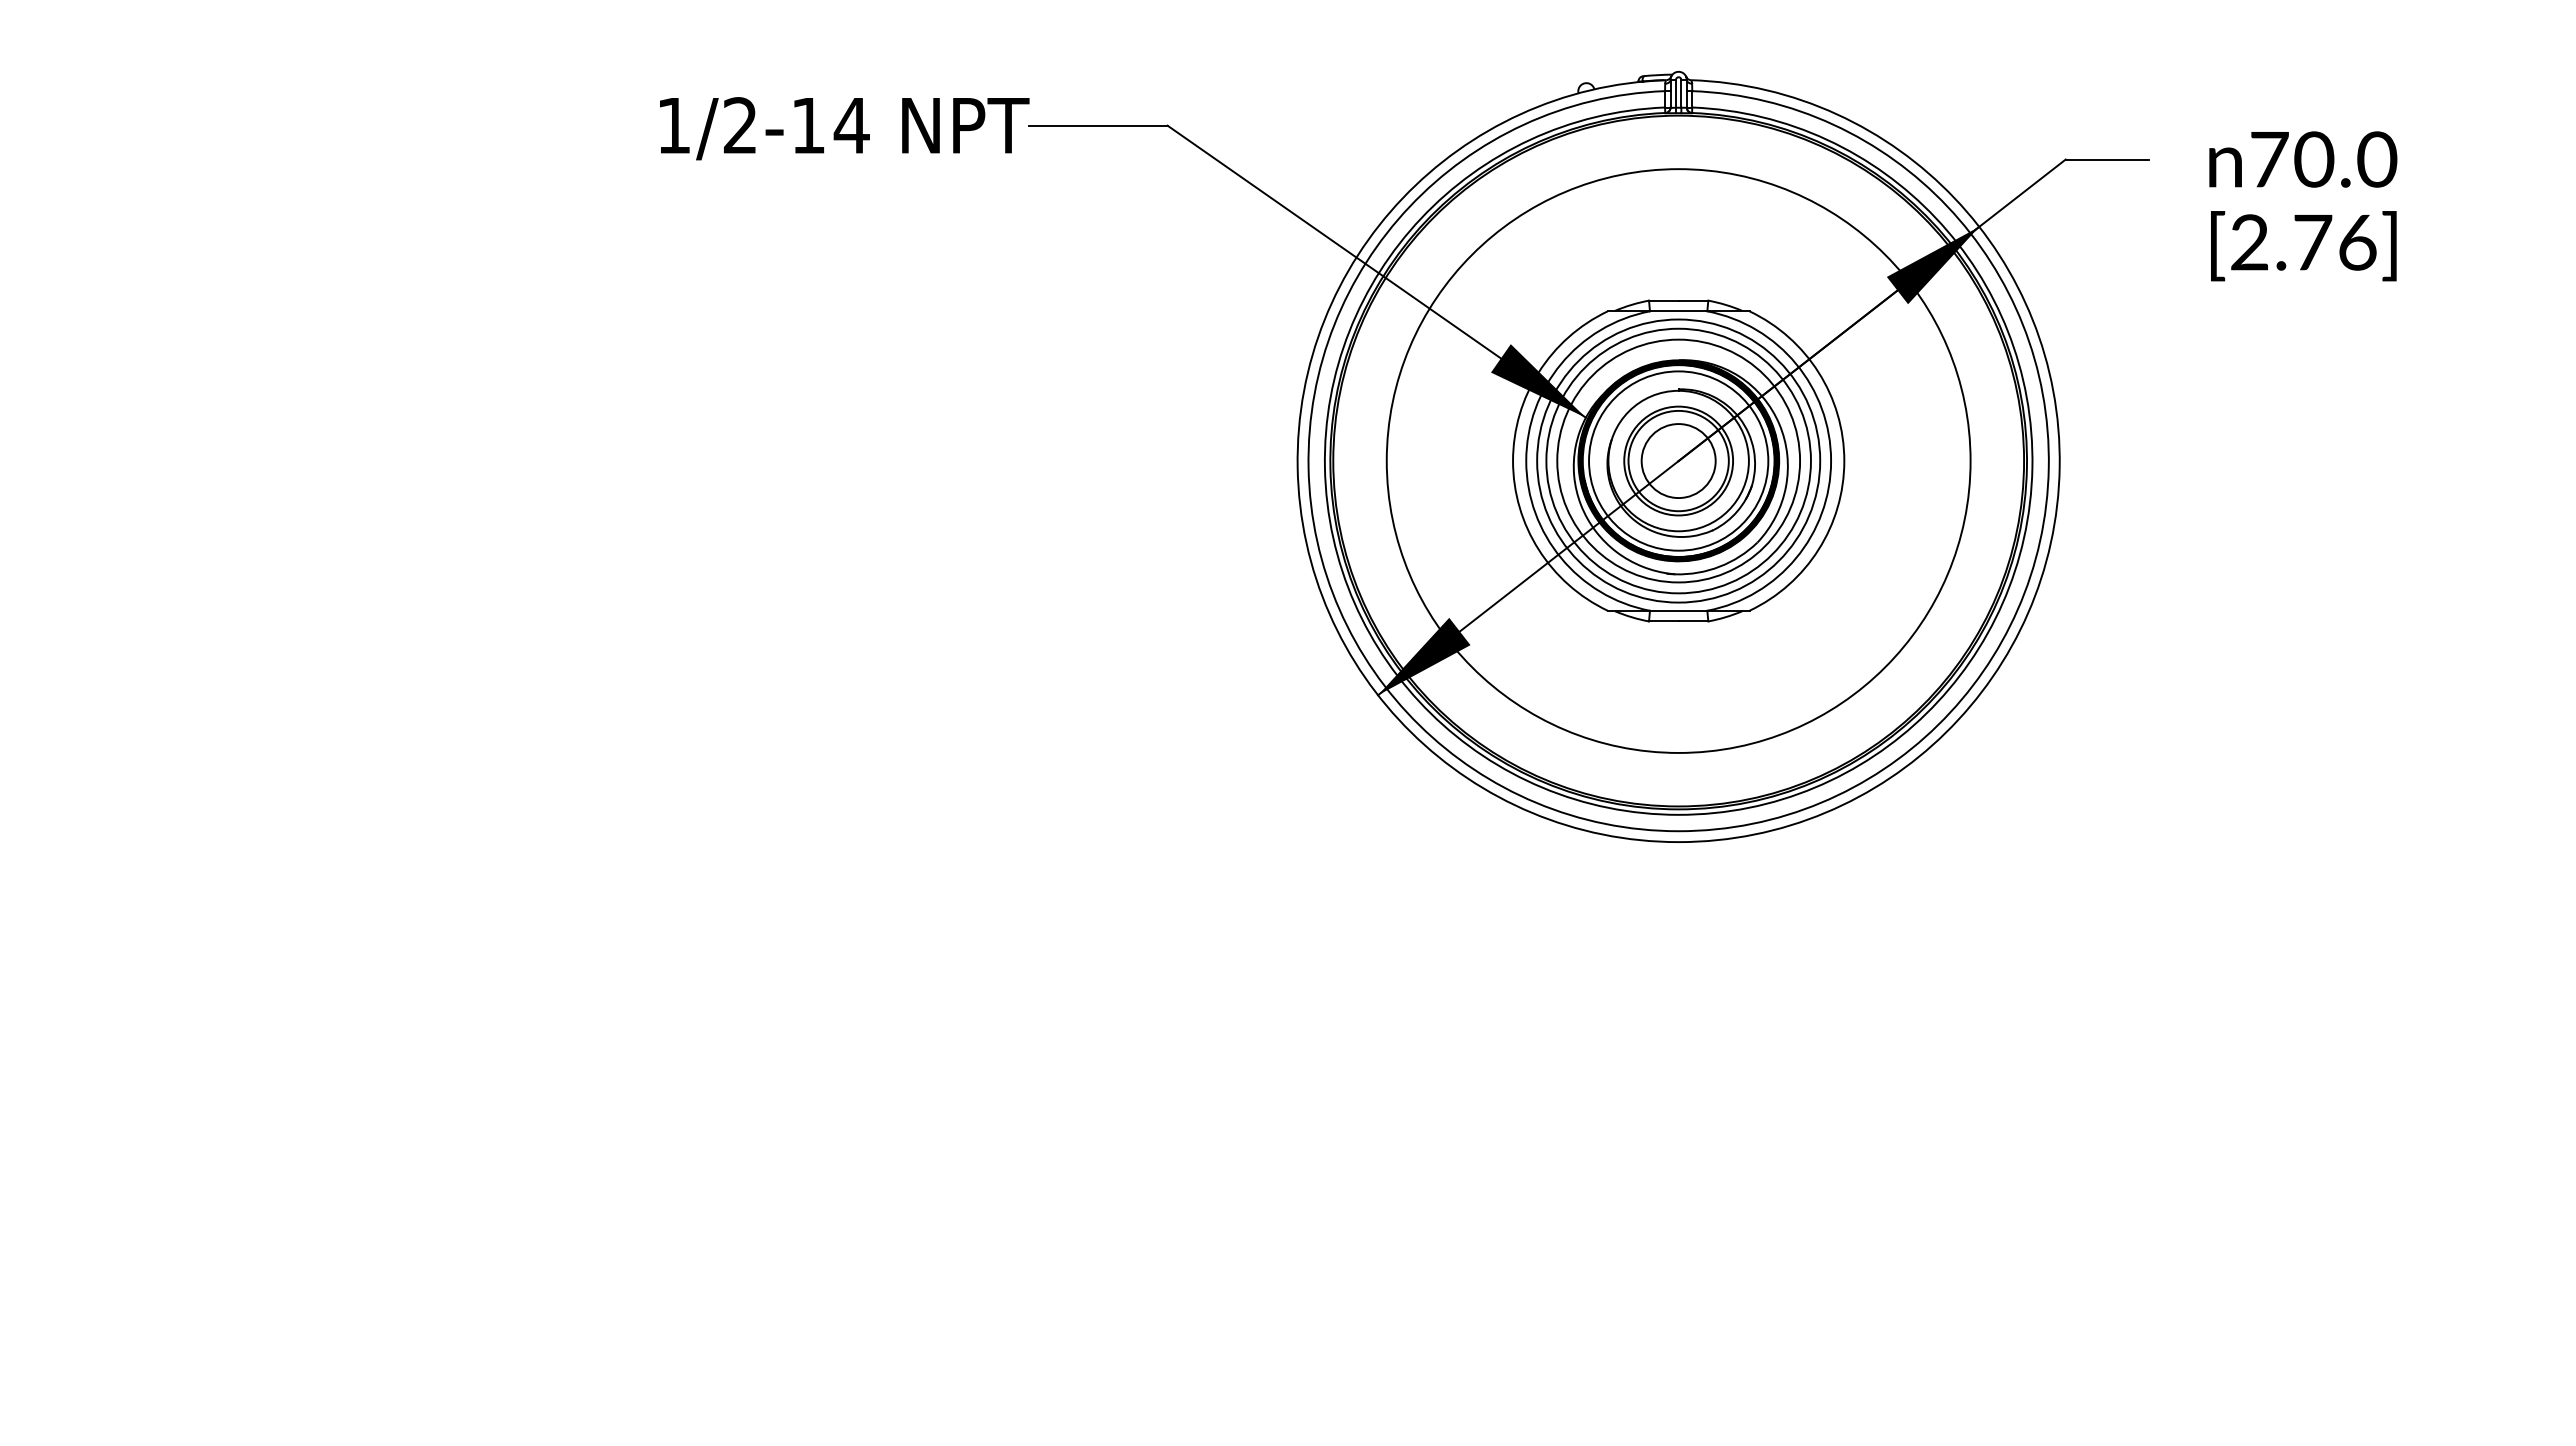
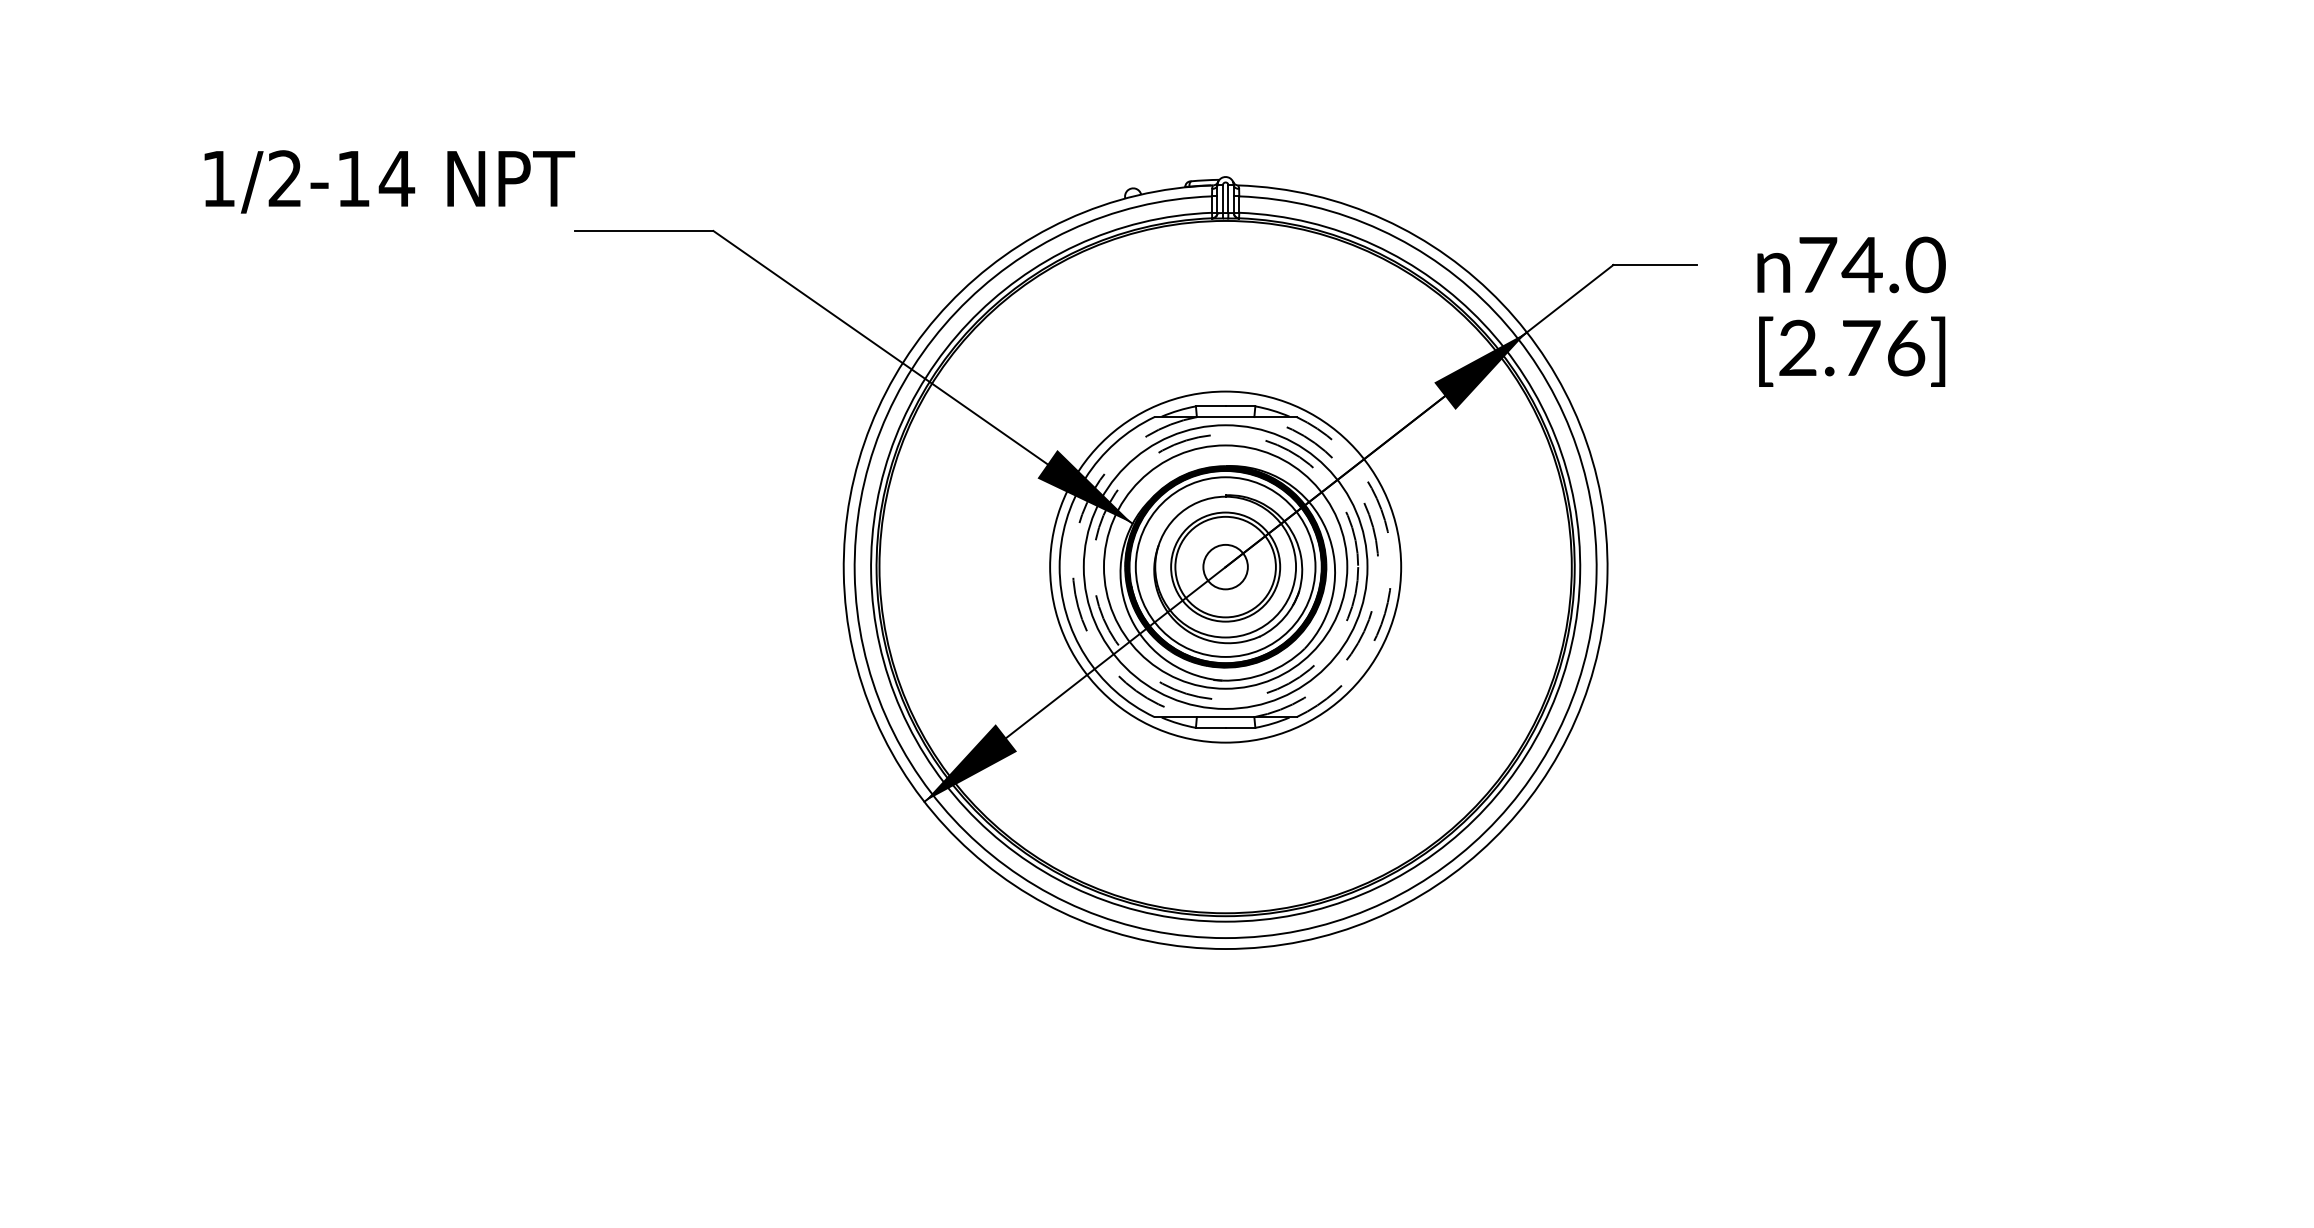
text: (844, 128) -> (389, 181), moved
text: (2313, 159) -> (1861, 264), 70.0 -> 74.0
circle: (1678, 460) -> (1225, 566), size x0.6
circle: (1678, 460) -> (1225, 566), solid -> dashed
arc: (1526, 461) -> (1073, 567), solid -> dashed
circle: (1678, 461) -> (1225, 567), size x0.6
arc: (1831, 461) -> (1378, 567), solid -> dashed
arc: (1844, 461) -> (1391, 567), solid -> dashed

